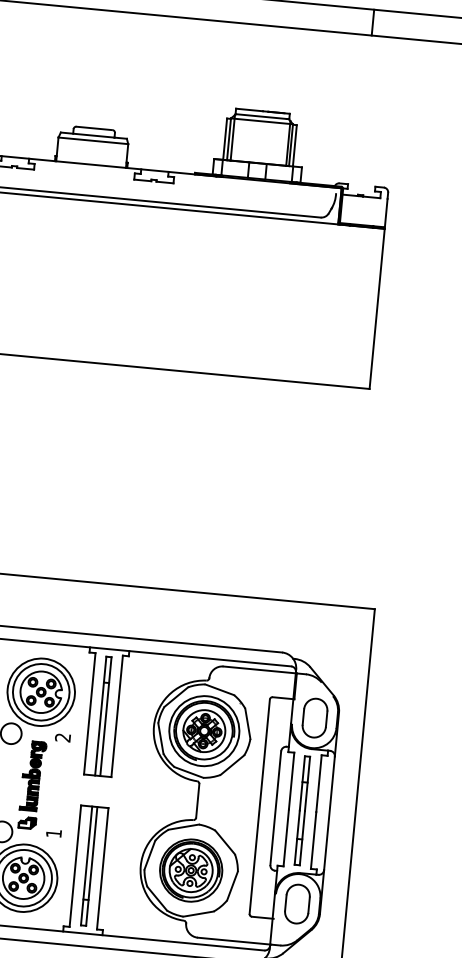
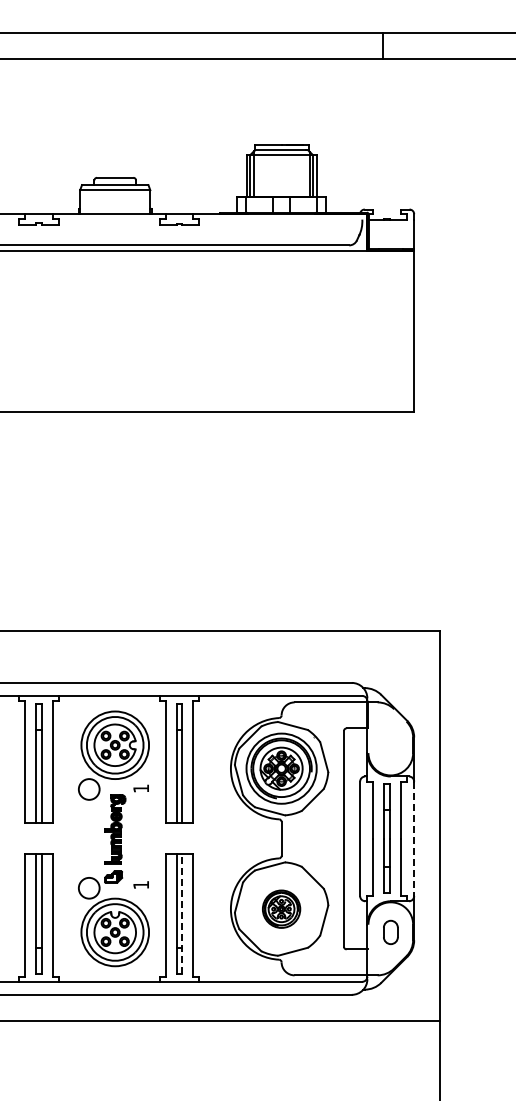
part: (314, 717) -> (390, 744), removed
text: (62, 737) -> (140, 788), 2 -> 1
line: (329, 813) -> (414, 839), solid -> dashed
line: (92, 866) -> (182, 914), solid -> dashed
part: (191, 871) -> (281, 909), size x0.6
part: (297, 904) -> (390, 932), size x0.6

